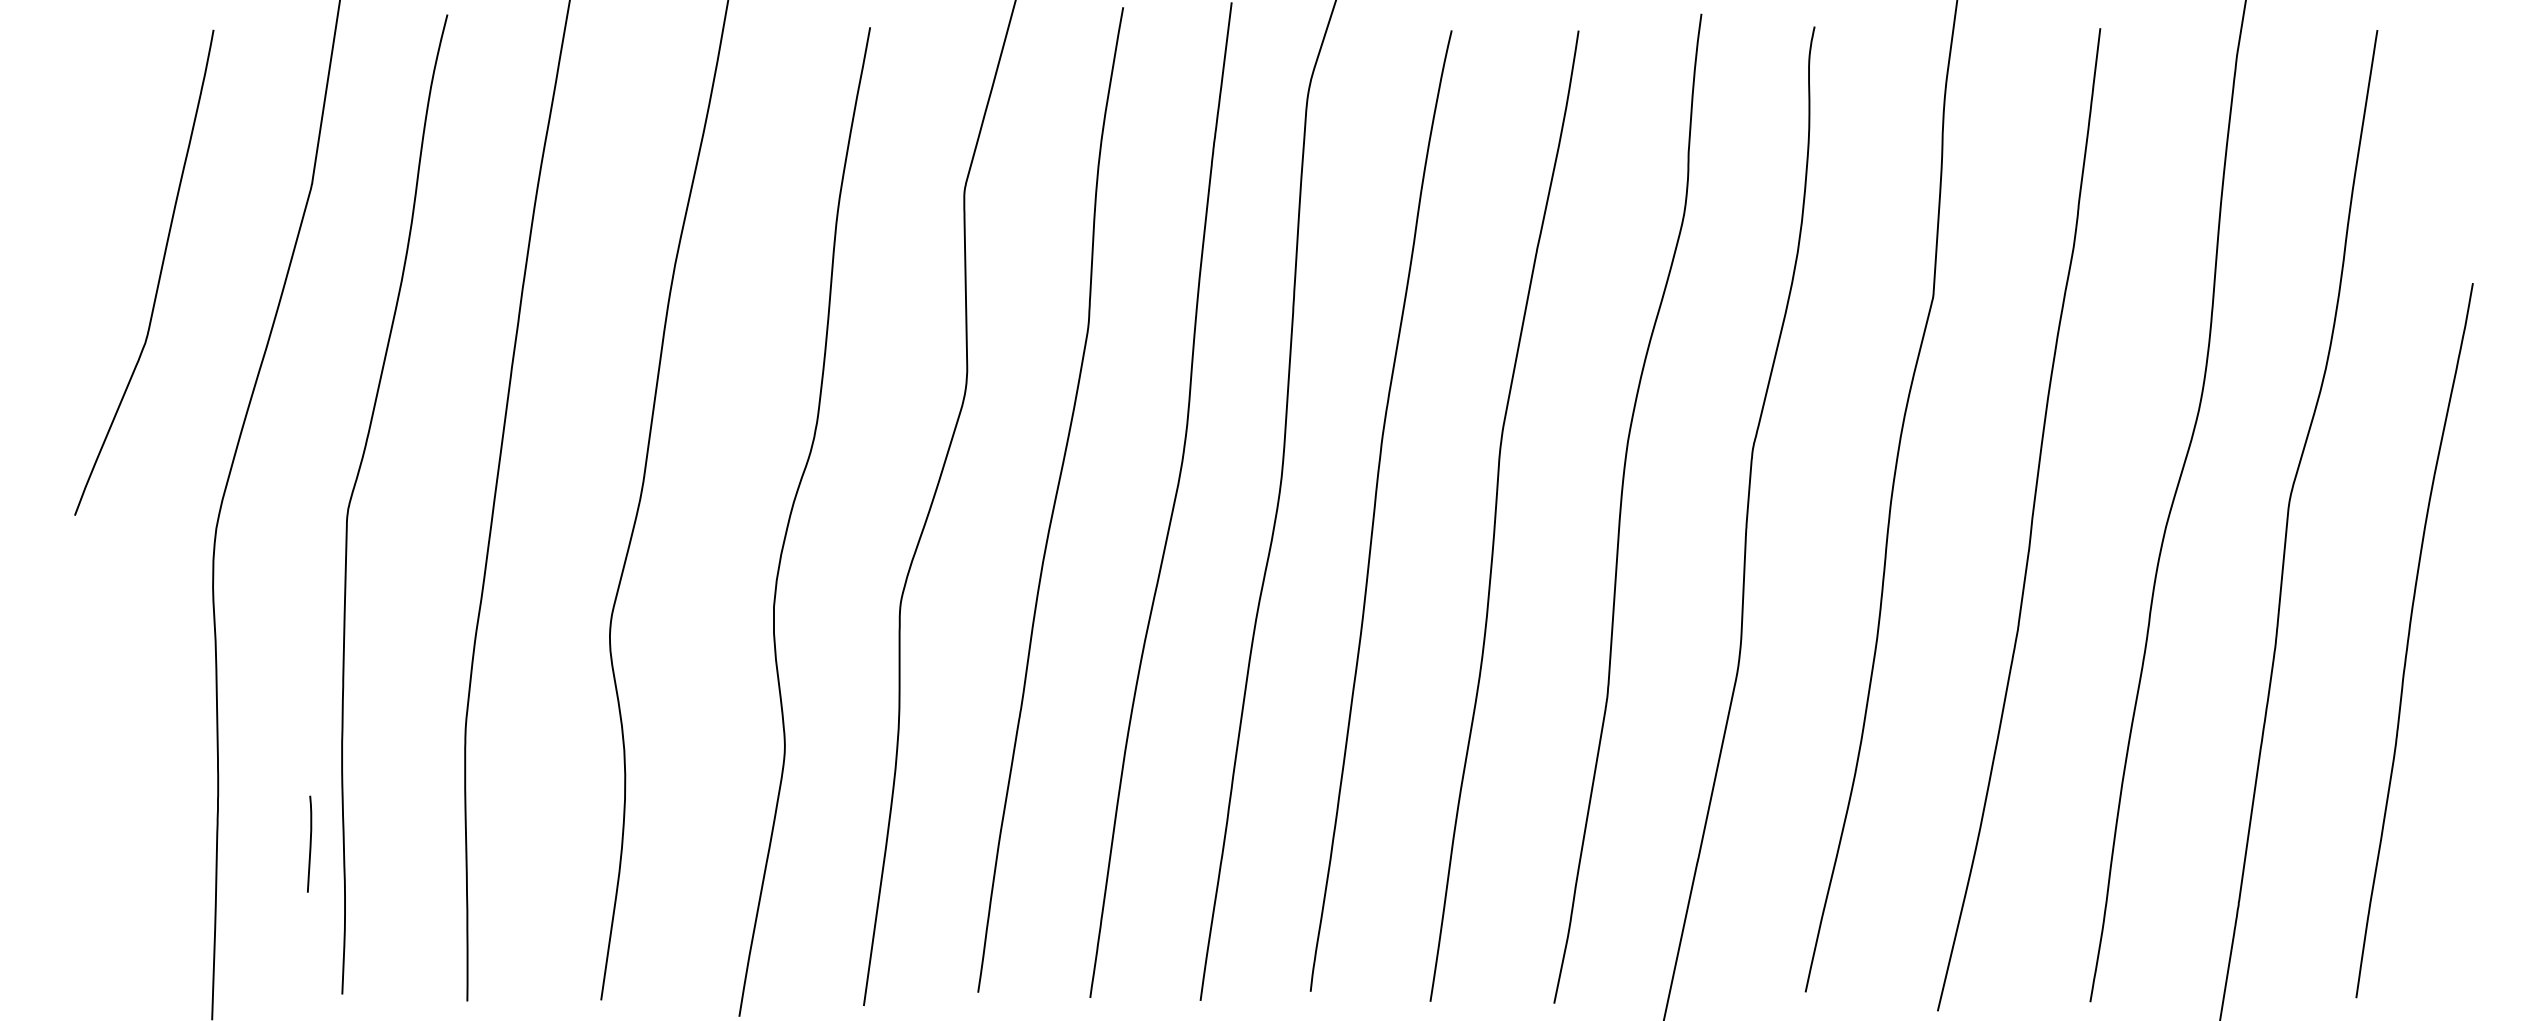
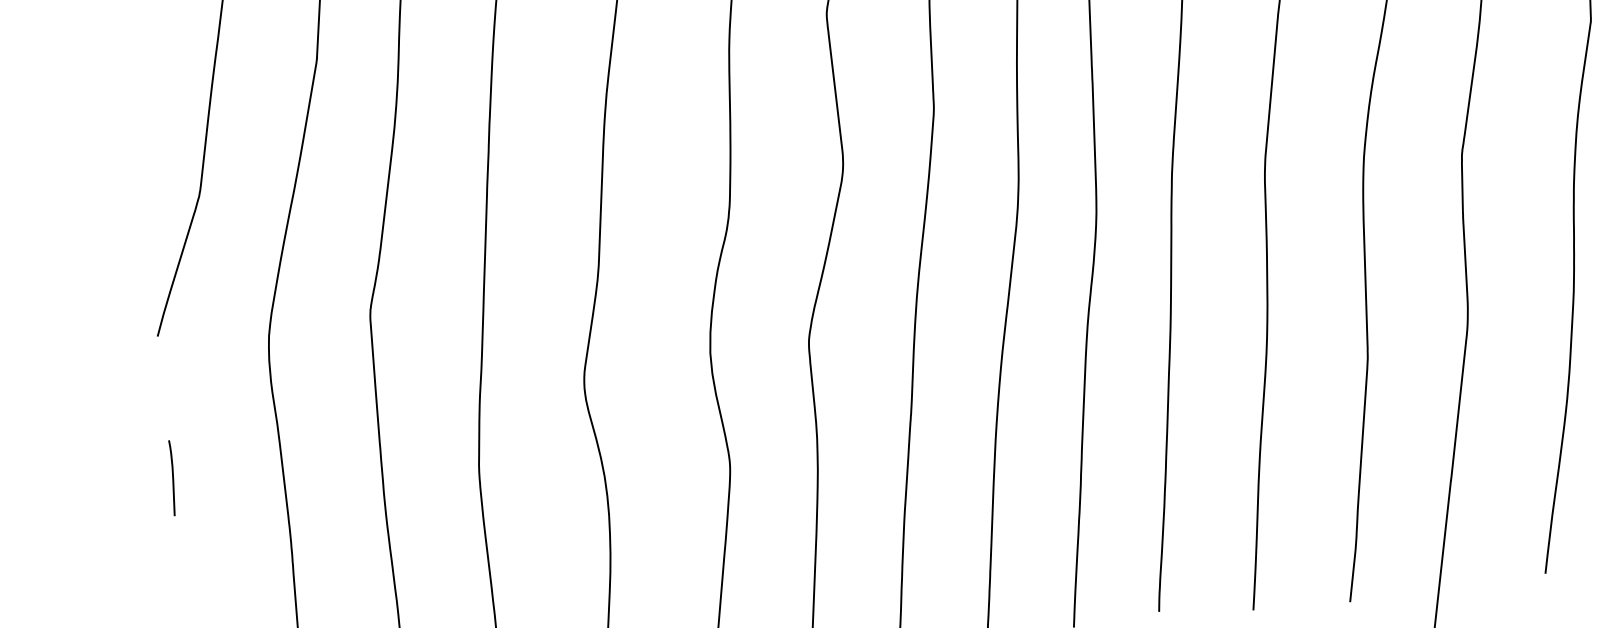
curve: (309, 843) -> (172, 477), moved

